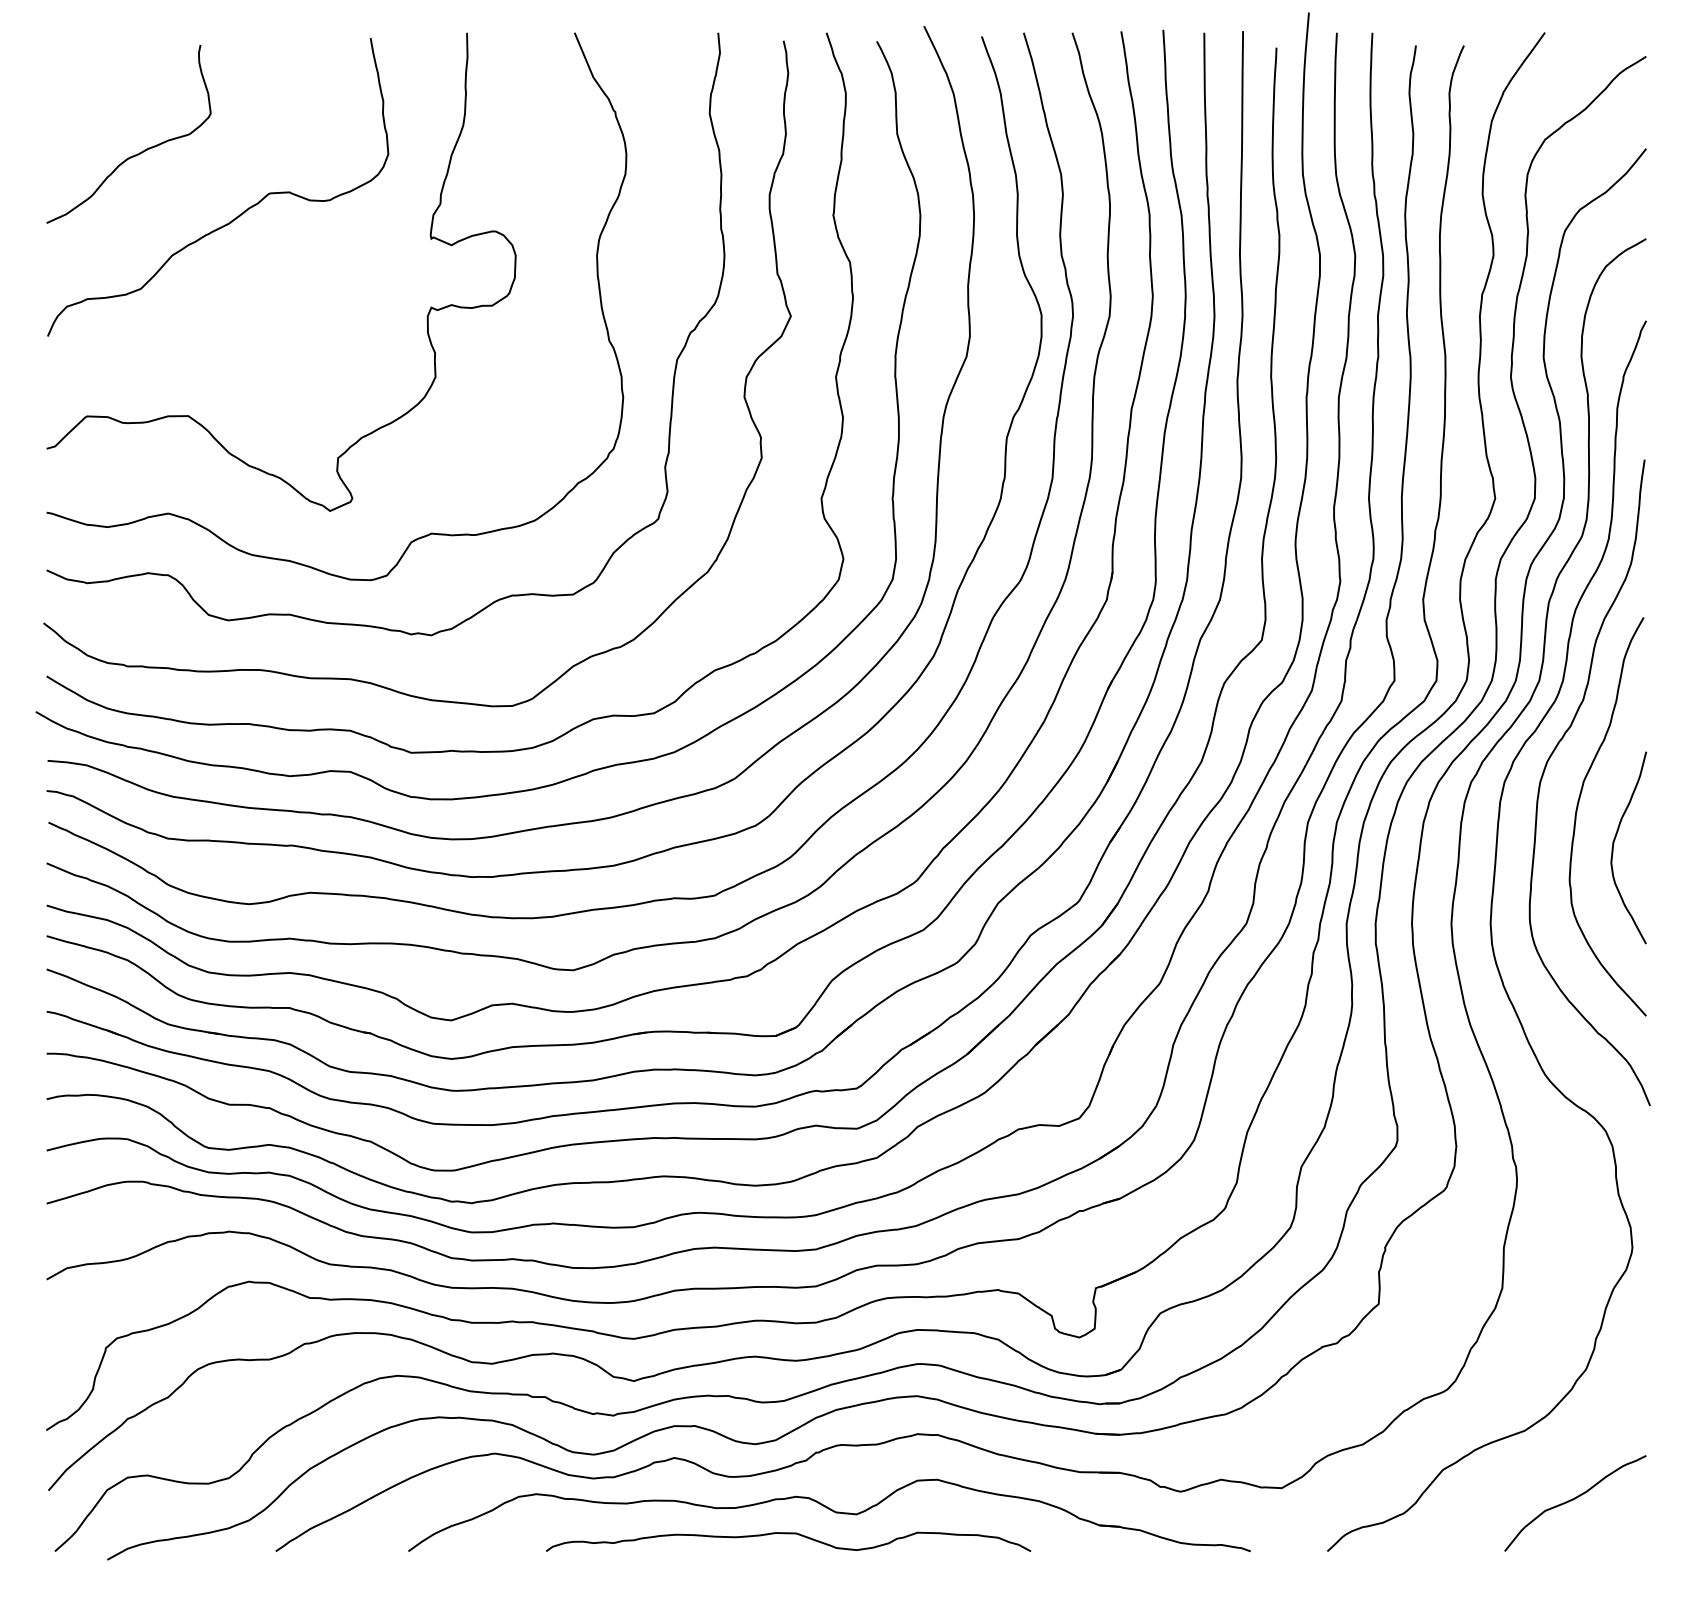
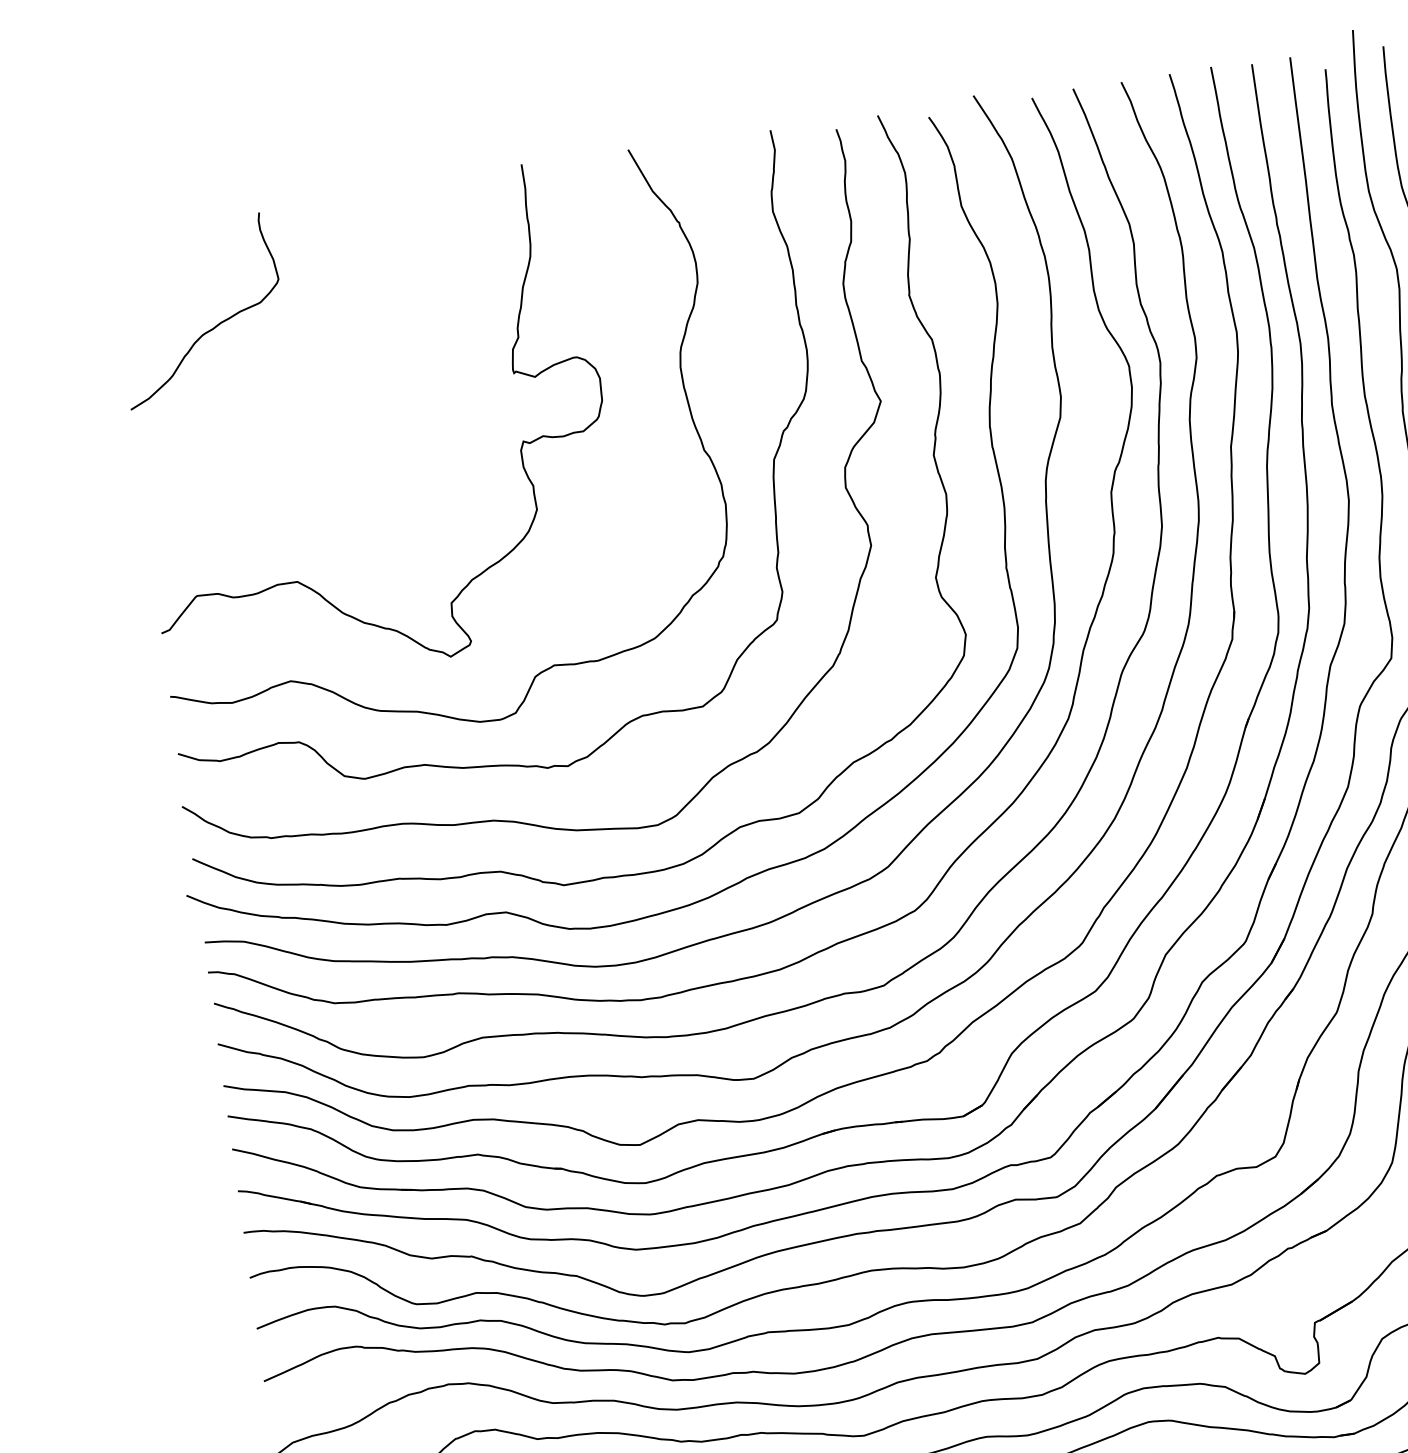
curve: (240, 213) -> (321, 374), removed

